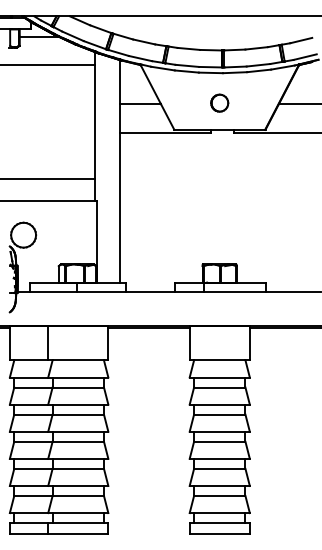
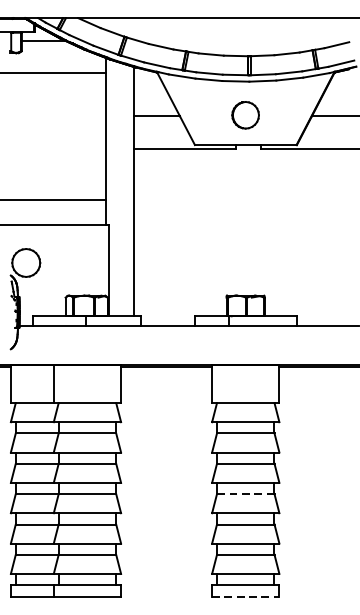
part: (219, 102) -> (245, 114), size x1.4
line: (219, 441) -> (245, 493), solid -> dashed
line: (220, 533) -> (246, 596), solid -> dashed

